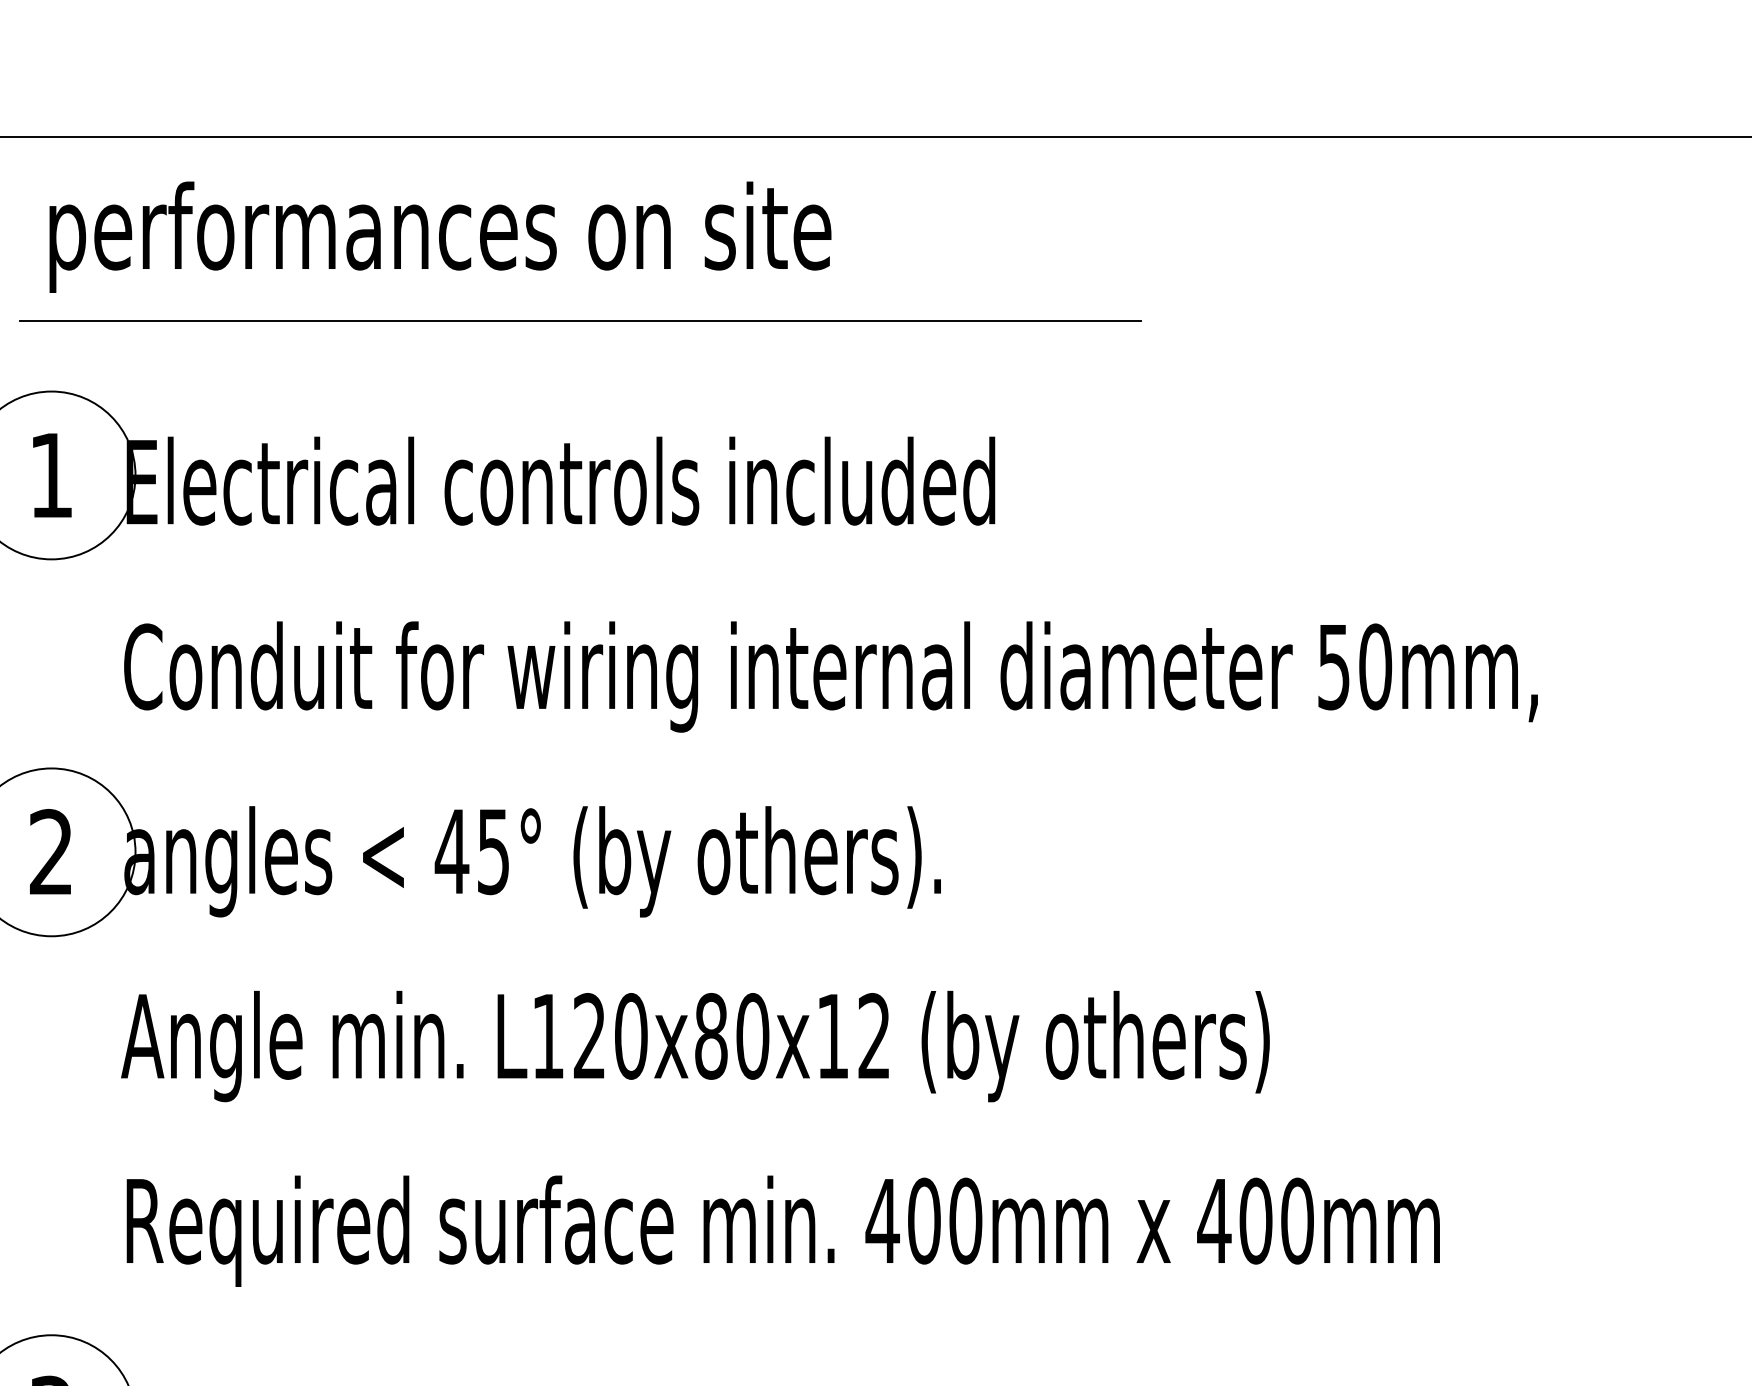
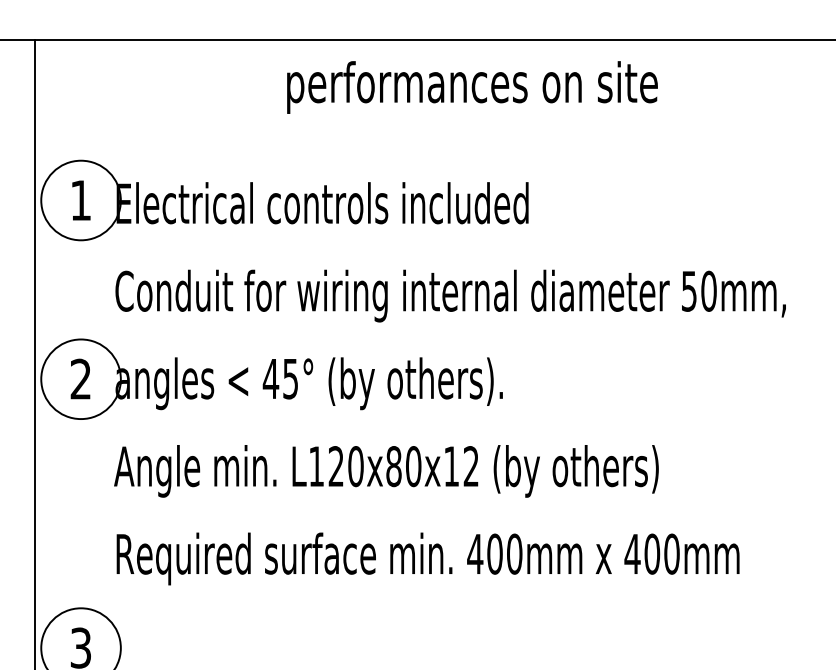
text: (440, 237) -> (472, 87), moved
line: (579, 321) -> (331, 127), removed

